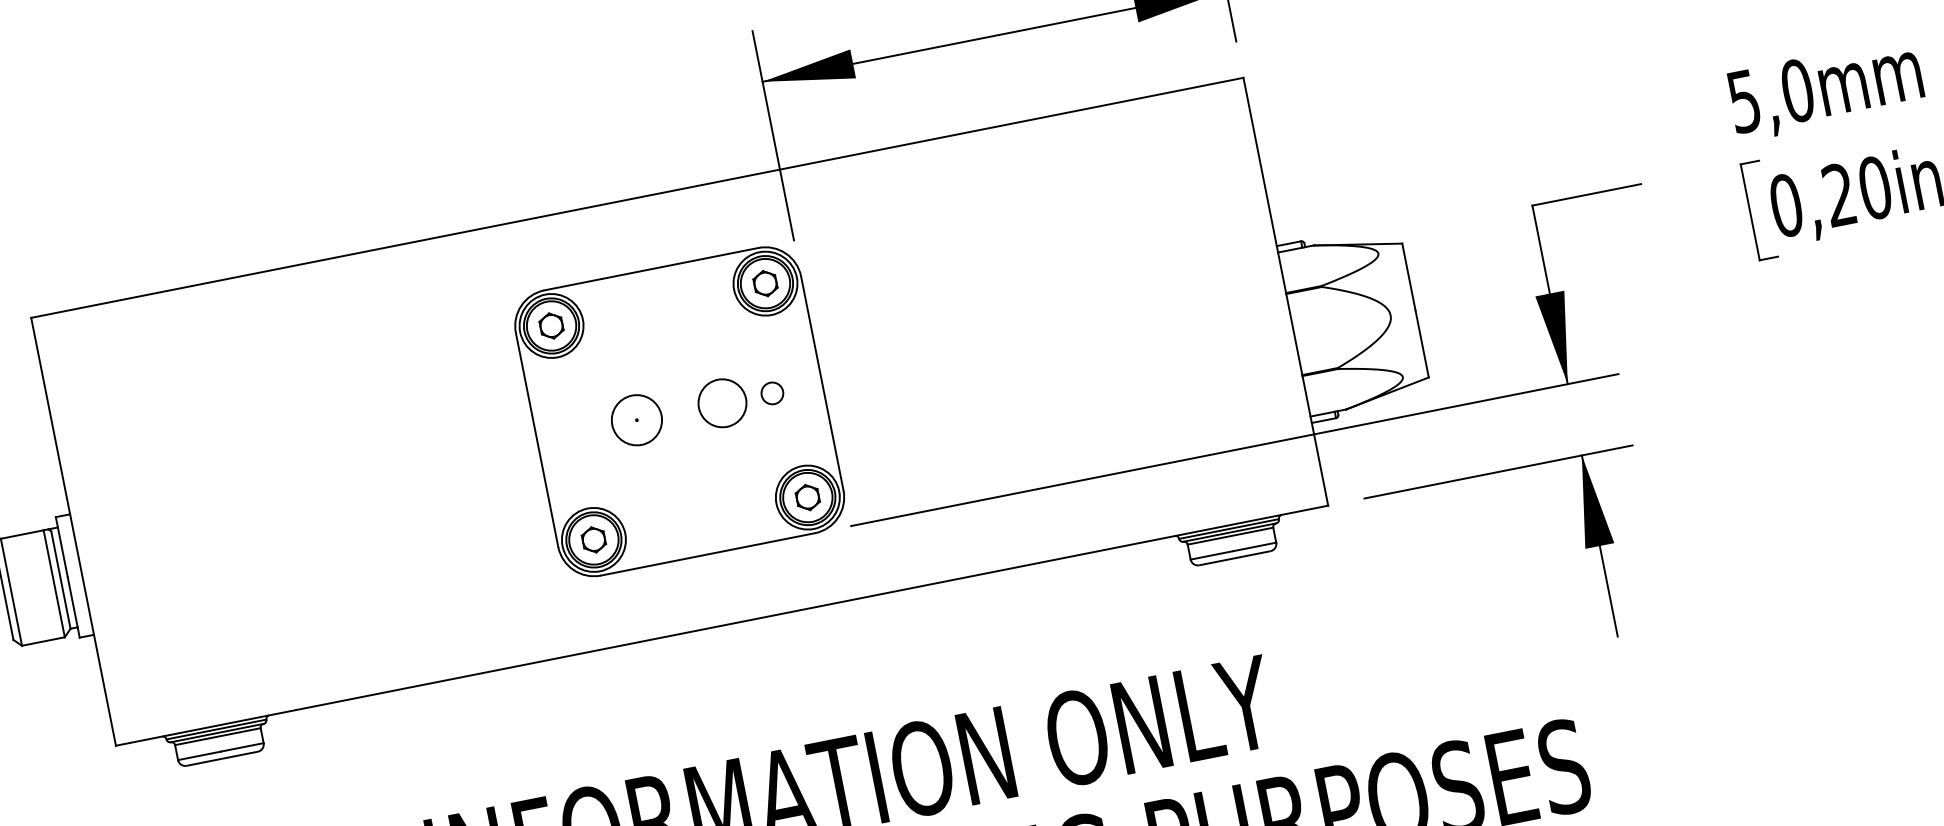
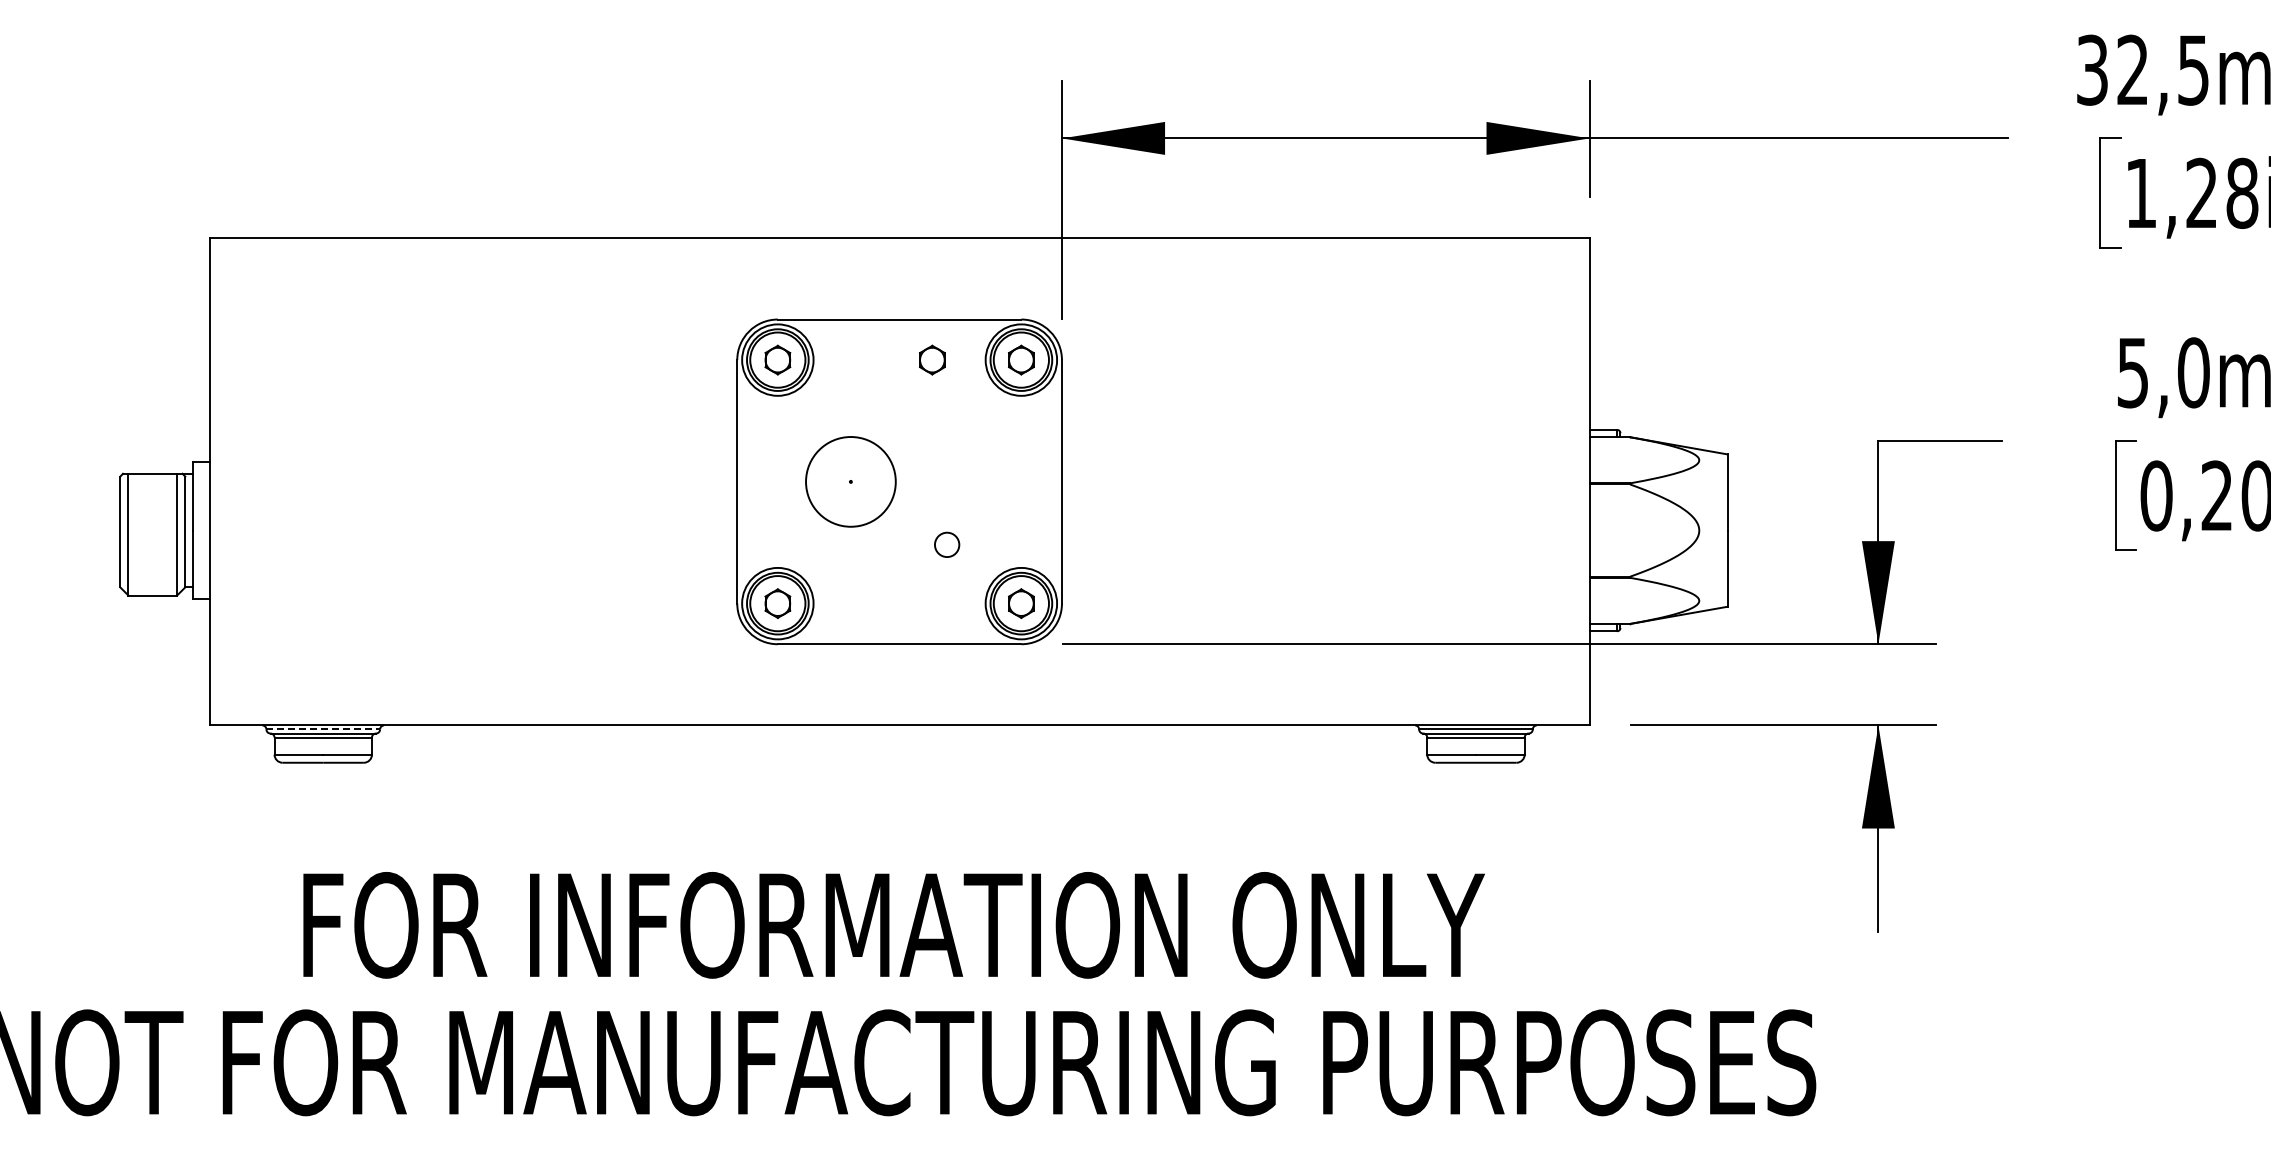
part: (687, 298) -> (932, 359), added
circle: (772, 393) -> (947, 544), moved
circle: (721, 403) -> (947, 481), removed
circle: (636, 419) -> (850, 481), size x1.6
line: (216, 729) -> (323, 729), solid -> dashed

